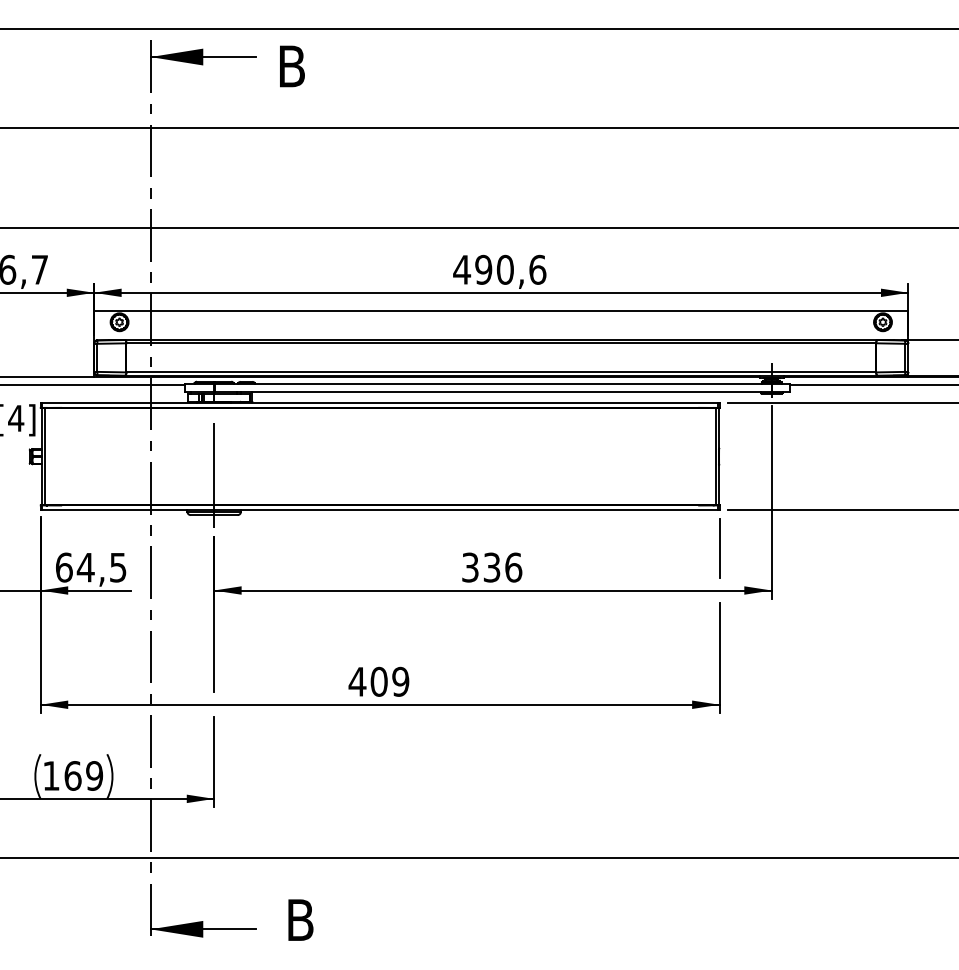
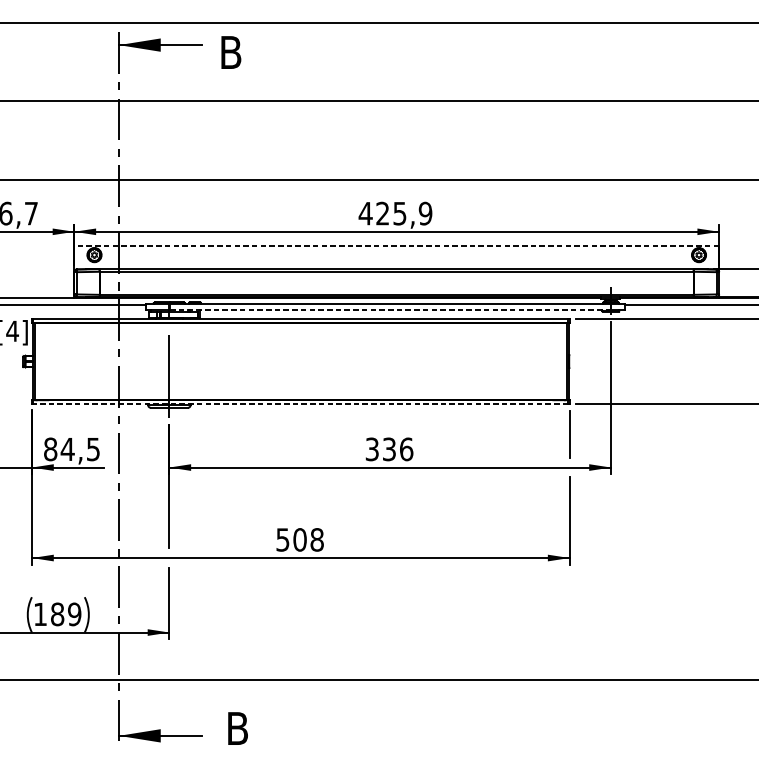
text: (510, 269) -> (404, 213), 490,6 -> 425,9
line: (500, 310) -> (396, 245), solid -> dashed
line: (493, 392) -> (390, 310), solid -> dashed
line: (380, 510) -> (301, 404), solid -> dashed
text: (63, 567) -> (50, 449), 64,5 -> 84,5
text: (378, 681) -> (299, 539), 409 -> 508
text: (72, 775) -> (57, 614), 169 -> 189

